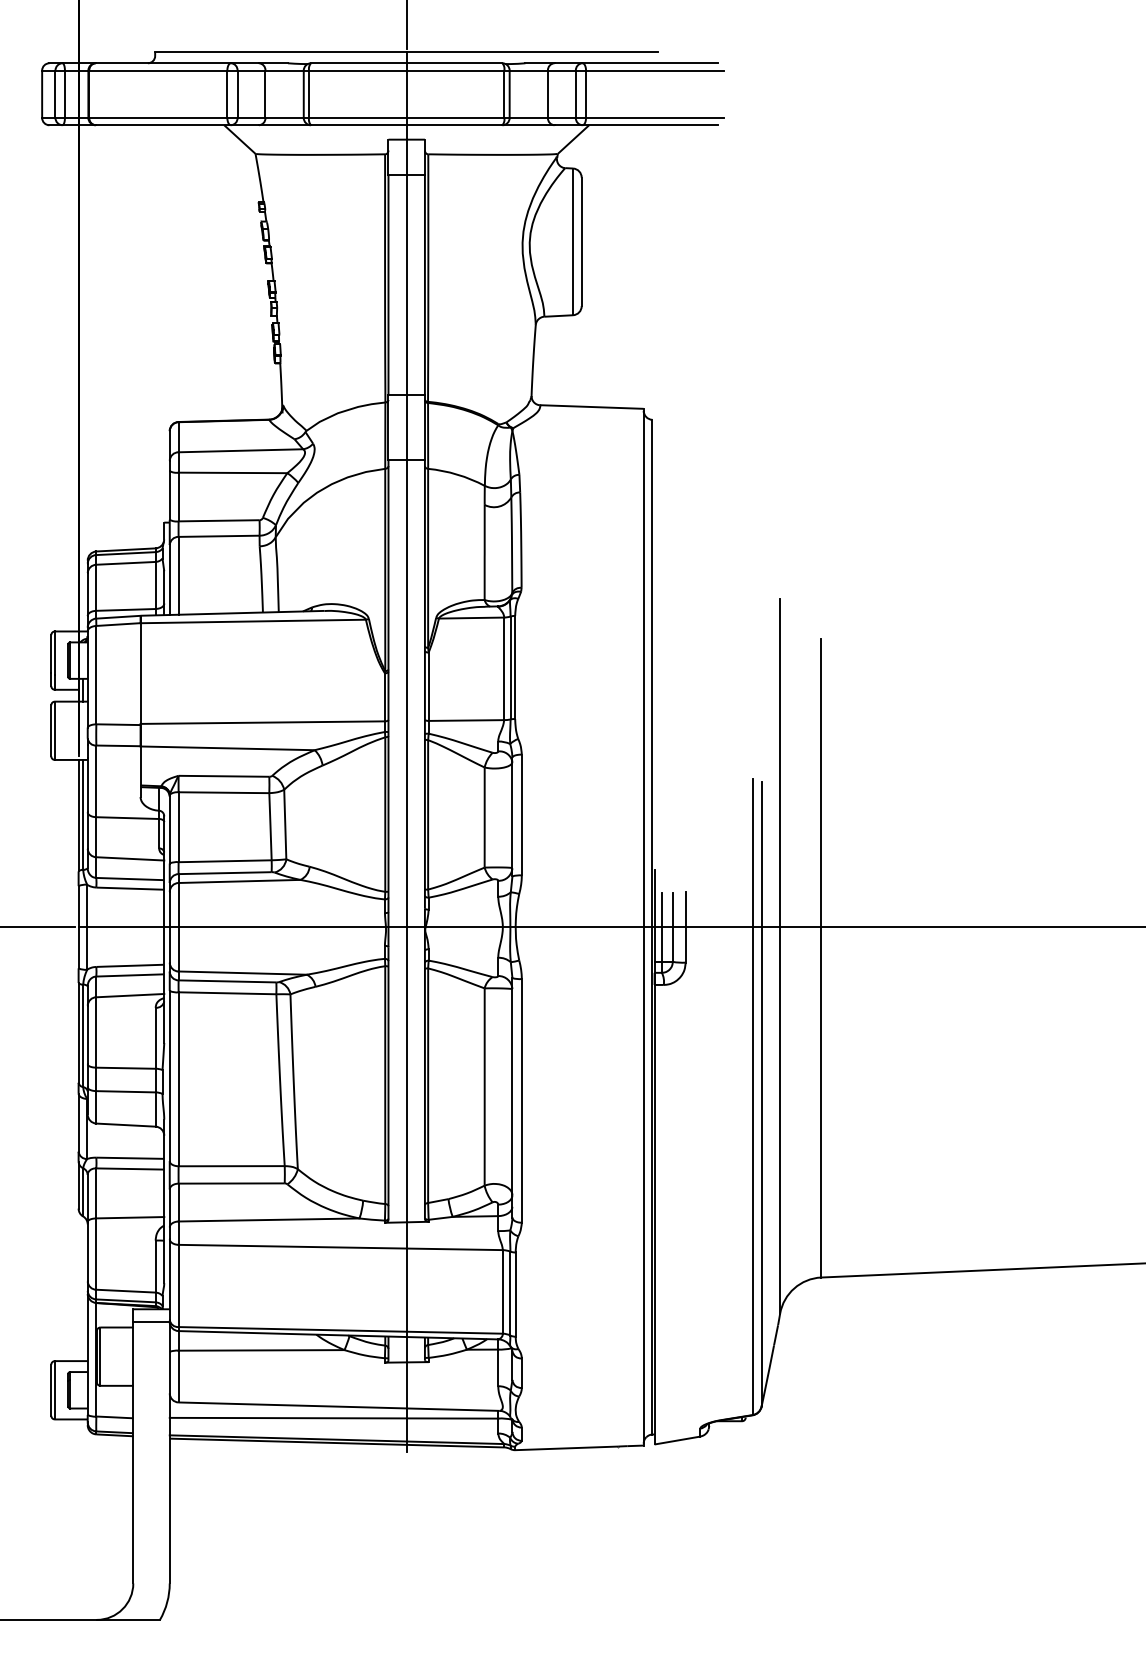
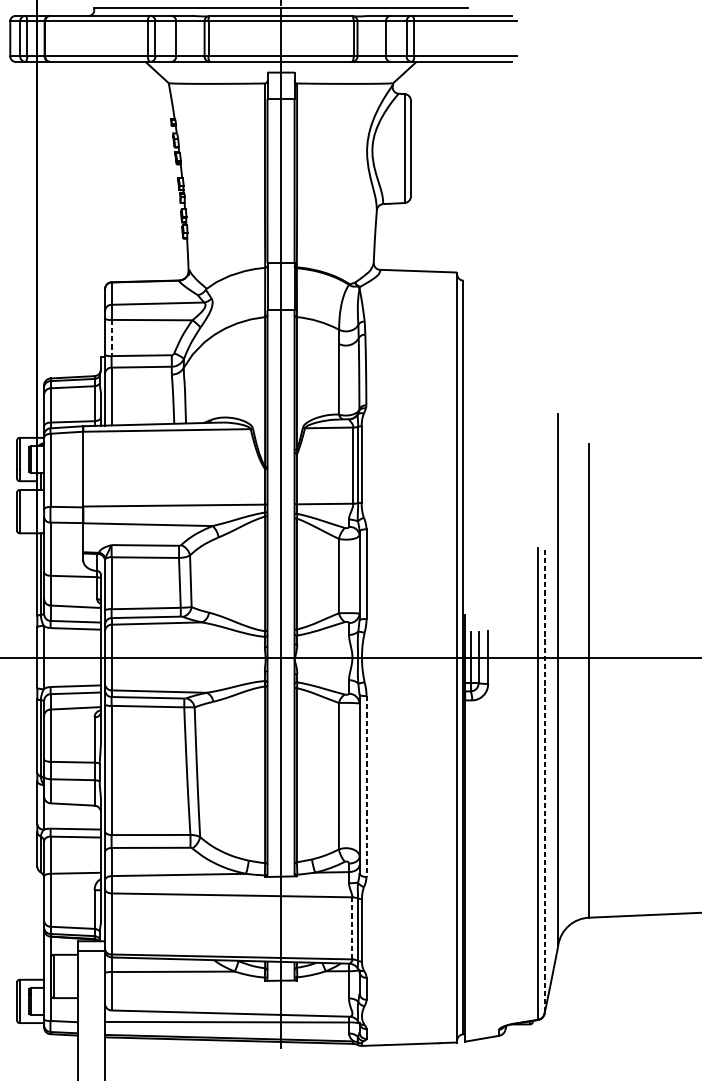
line: (178, 497) -> (111, 338), solid -> dashed
line: (761, 1094) -> (544, 781), solid -> dashed
line: (521, 1100) -> (366, 786), solid -> dashed
line: (502, 1291) -> (352, 928), solid -> dashed

